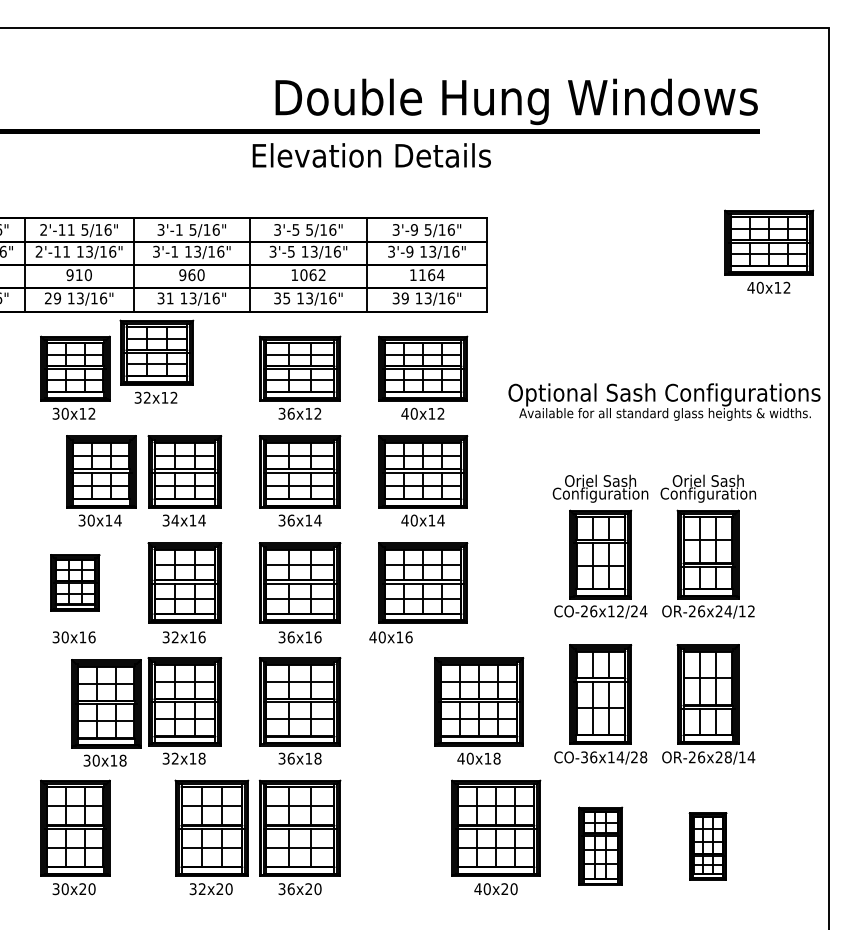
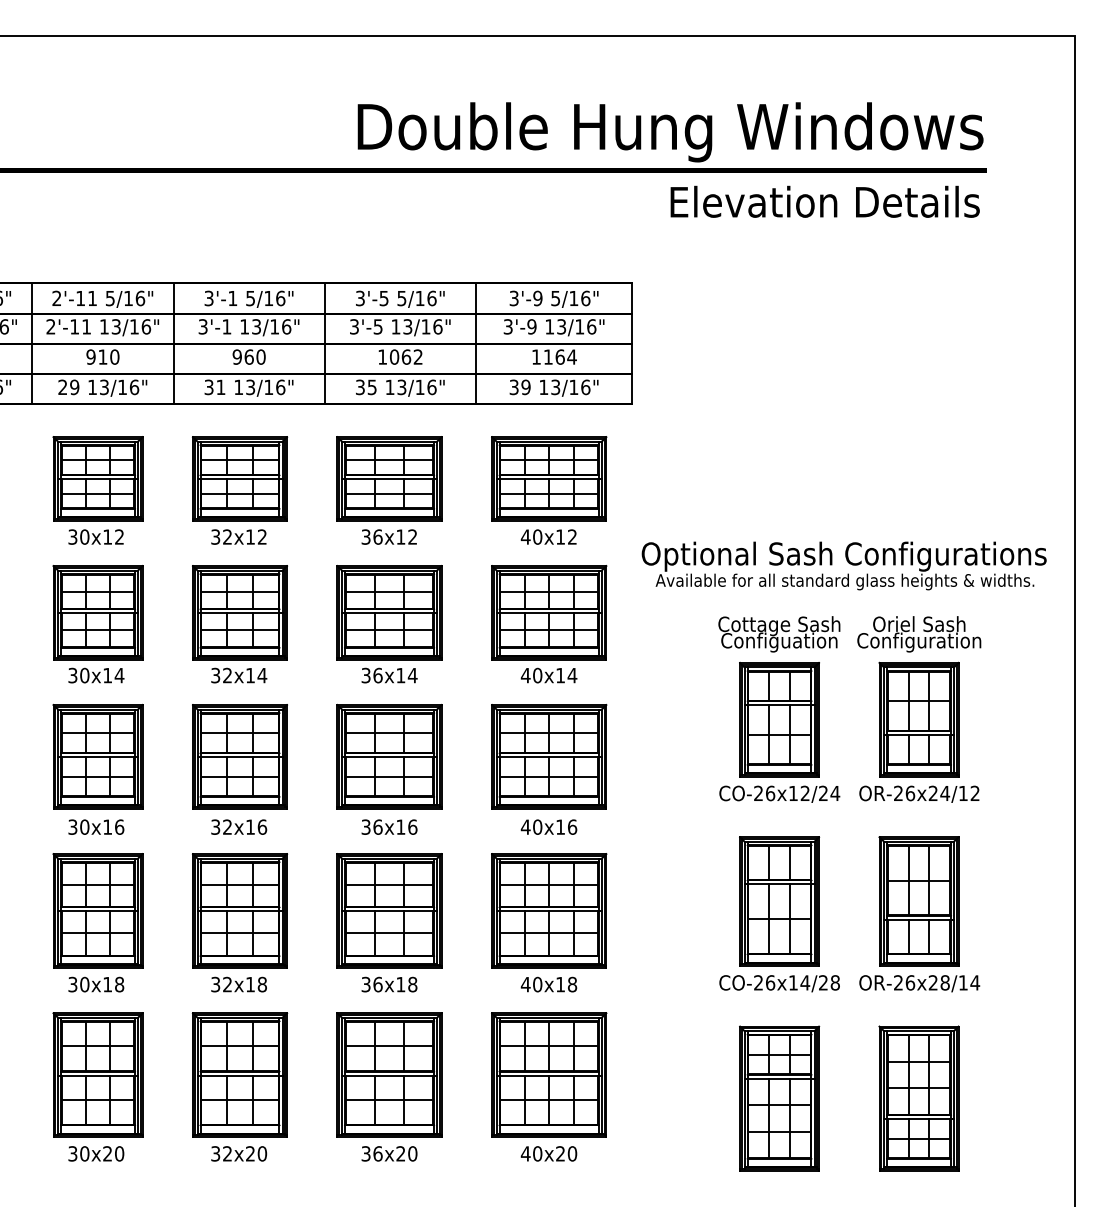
text: (371, 155) -> (824, 201), moved
part: (769, 251) -> (998, 326), removed
part: (156, 361) -> (239, 489), moved
text: (664, 401) -> (844, 565), moved
part: (101, 480) -> (98, 623), moved
text: (600, 488) -> (779, 633), Oriel Sash Configuration -> Cottage Sash Configuation
text: (174, 520) -> (226, 675), 34x14 -> 32x14
part: (75, 582) -> (98, 755), size x1.43
text: (390, 637) -> (548, 827), moved
part: (479, 710) -> (549, 922), moved
part: (106, 712) -> (98, 922), moved
text: (584, 757) -> (758, 983), CO-36x14/28 -> CO-26x14/28
part: (211, 837) -> (239, 1086), moved
part: (496, 837) -> (549, 1086), moved
part: (600, 846) -> (779, 1098), size x1.43
part: (707, 846) -> (918, 1098), size x1.67

